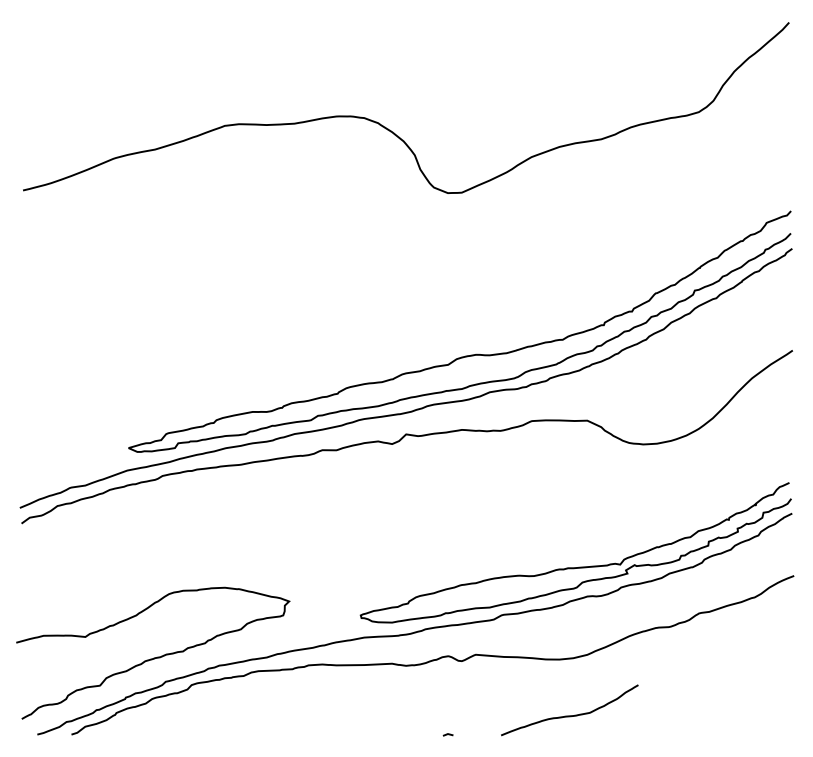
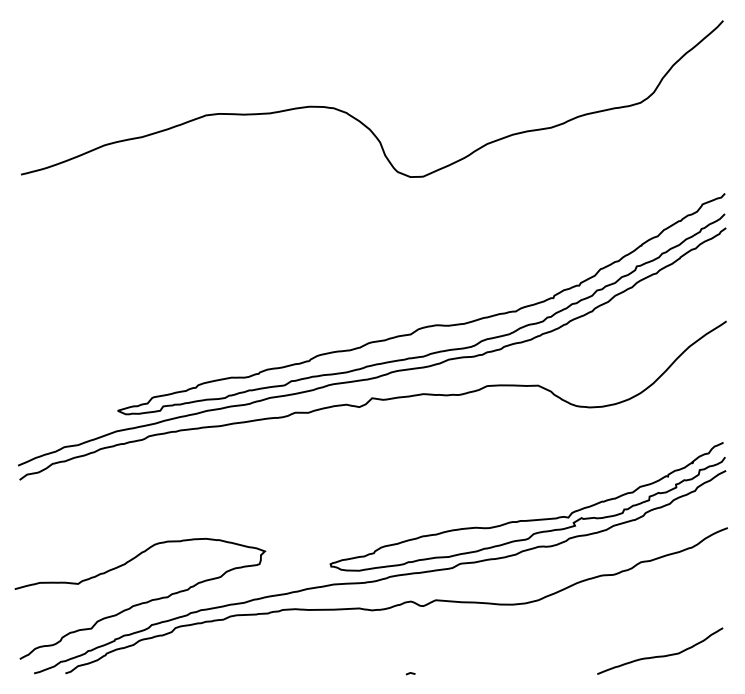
curve: (570, 715) -> (660, 655), moved

